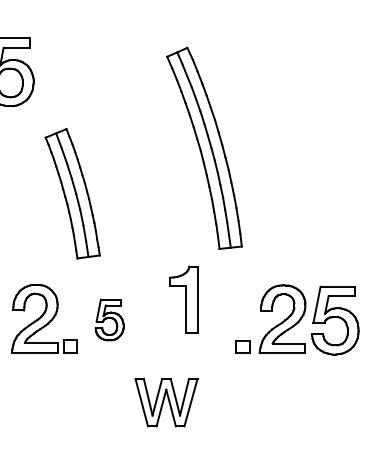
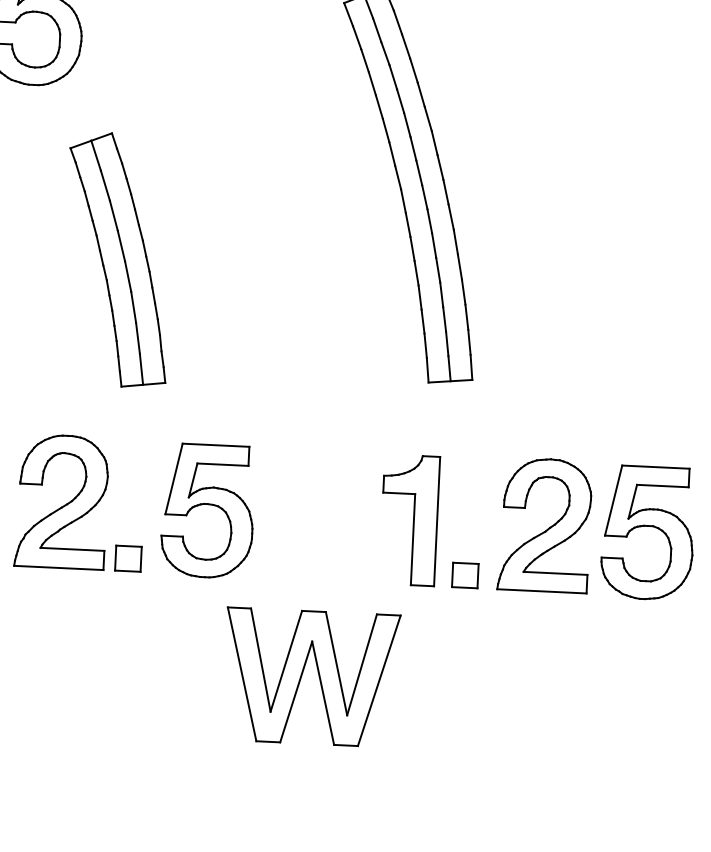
part: (72, 193) -> (117, 259), moved
part: (183, 299) -> (408, 519), moved
part: (109, 319) -> (207, 510), size x1.67
part: (166, 402) -> (311, 677), size x1.43

